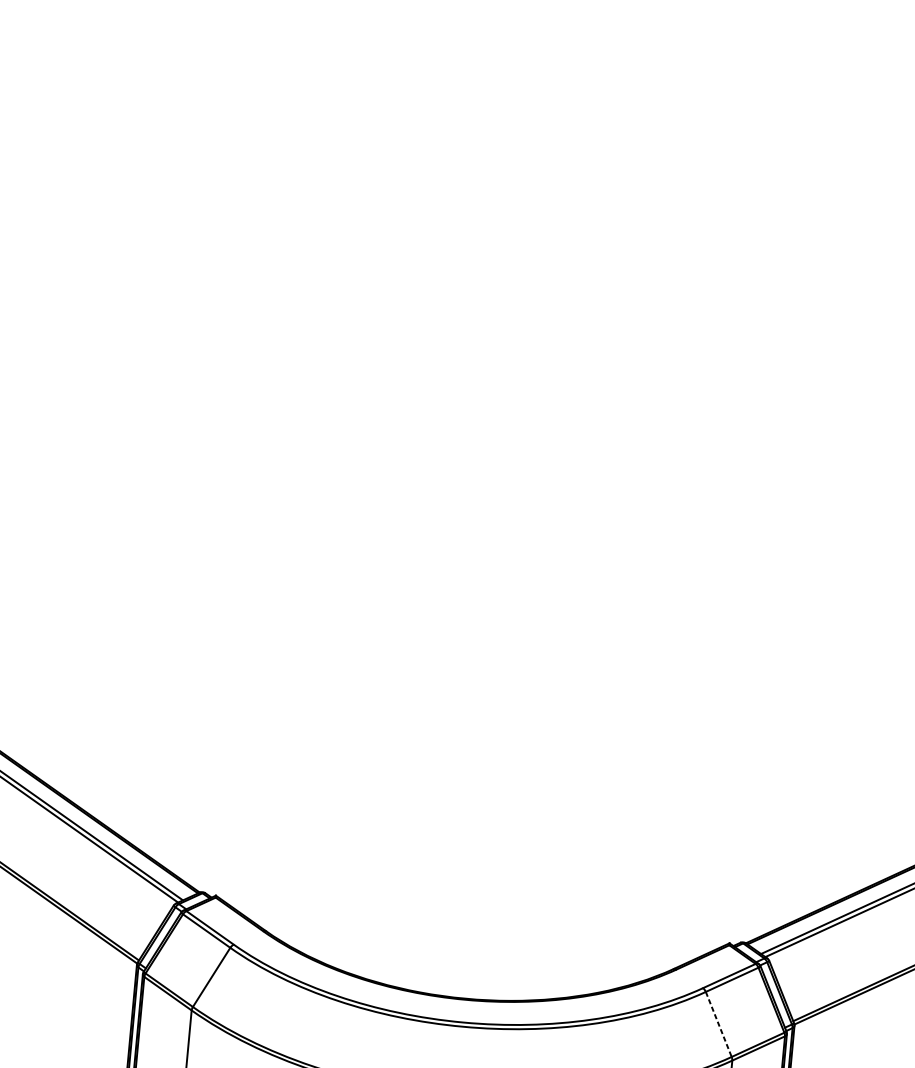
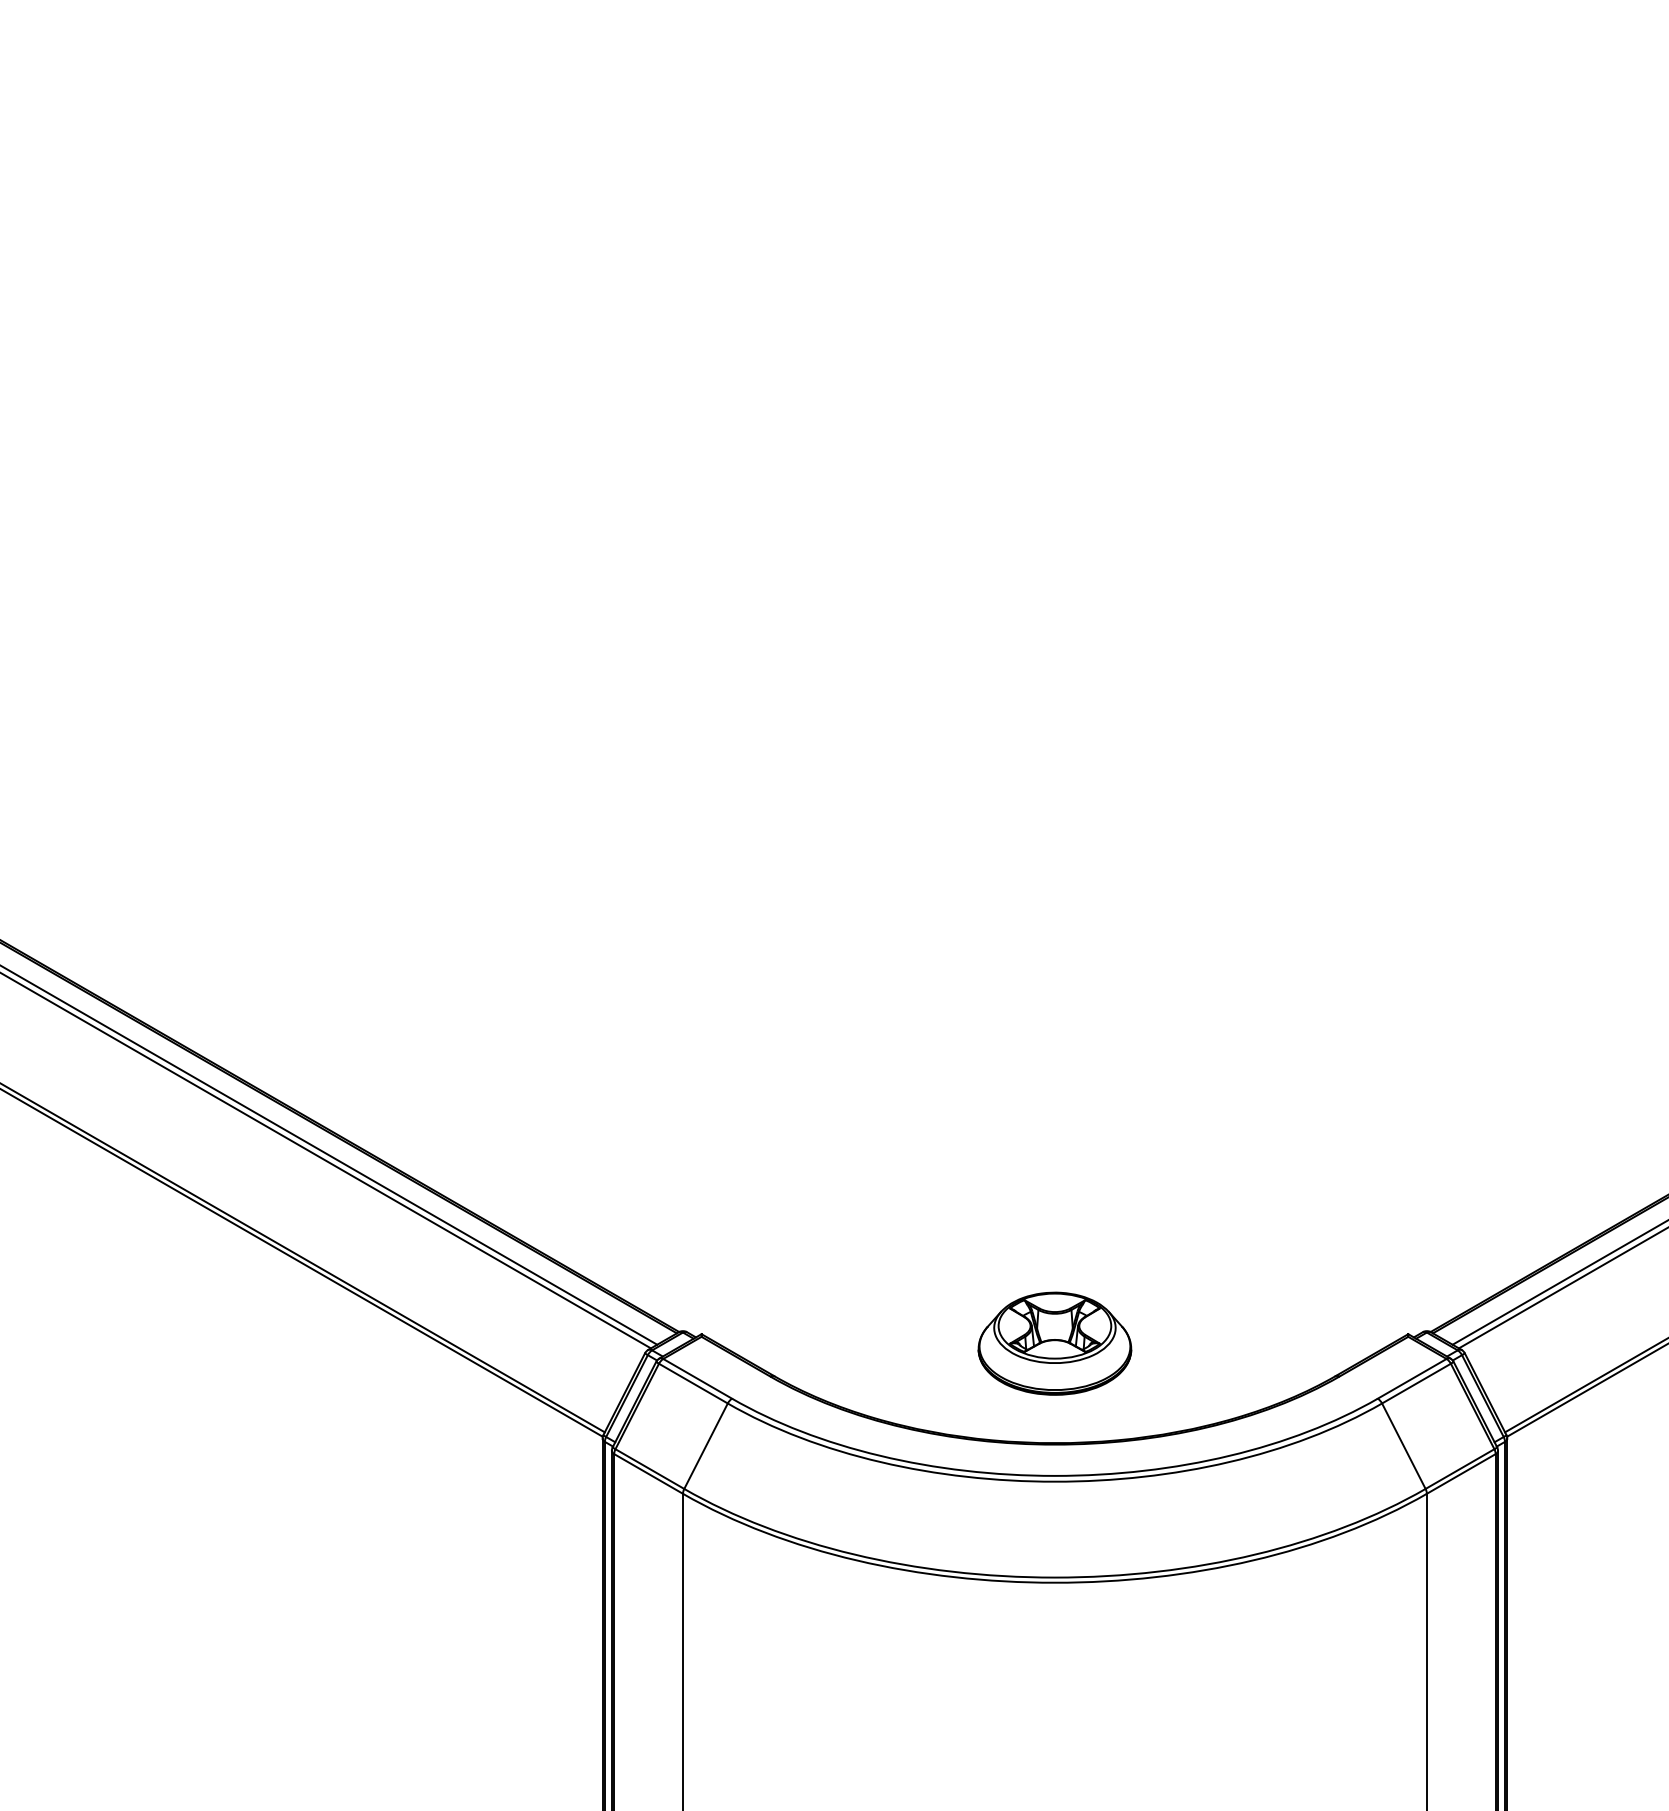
part: (471, 926) -> (1054, 1343), added
line: (718, 1024) -> (1403, 1446), dashed -> solid

